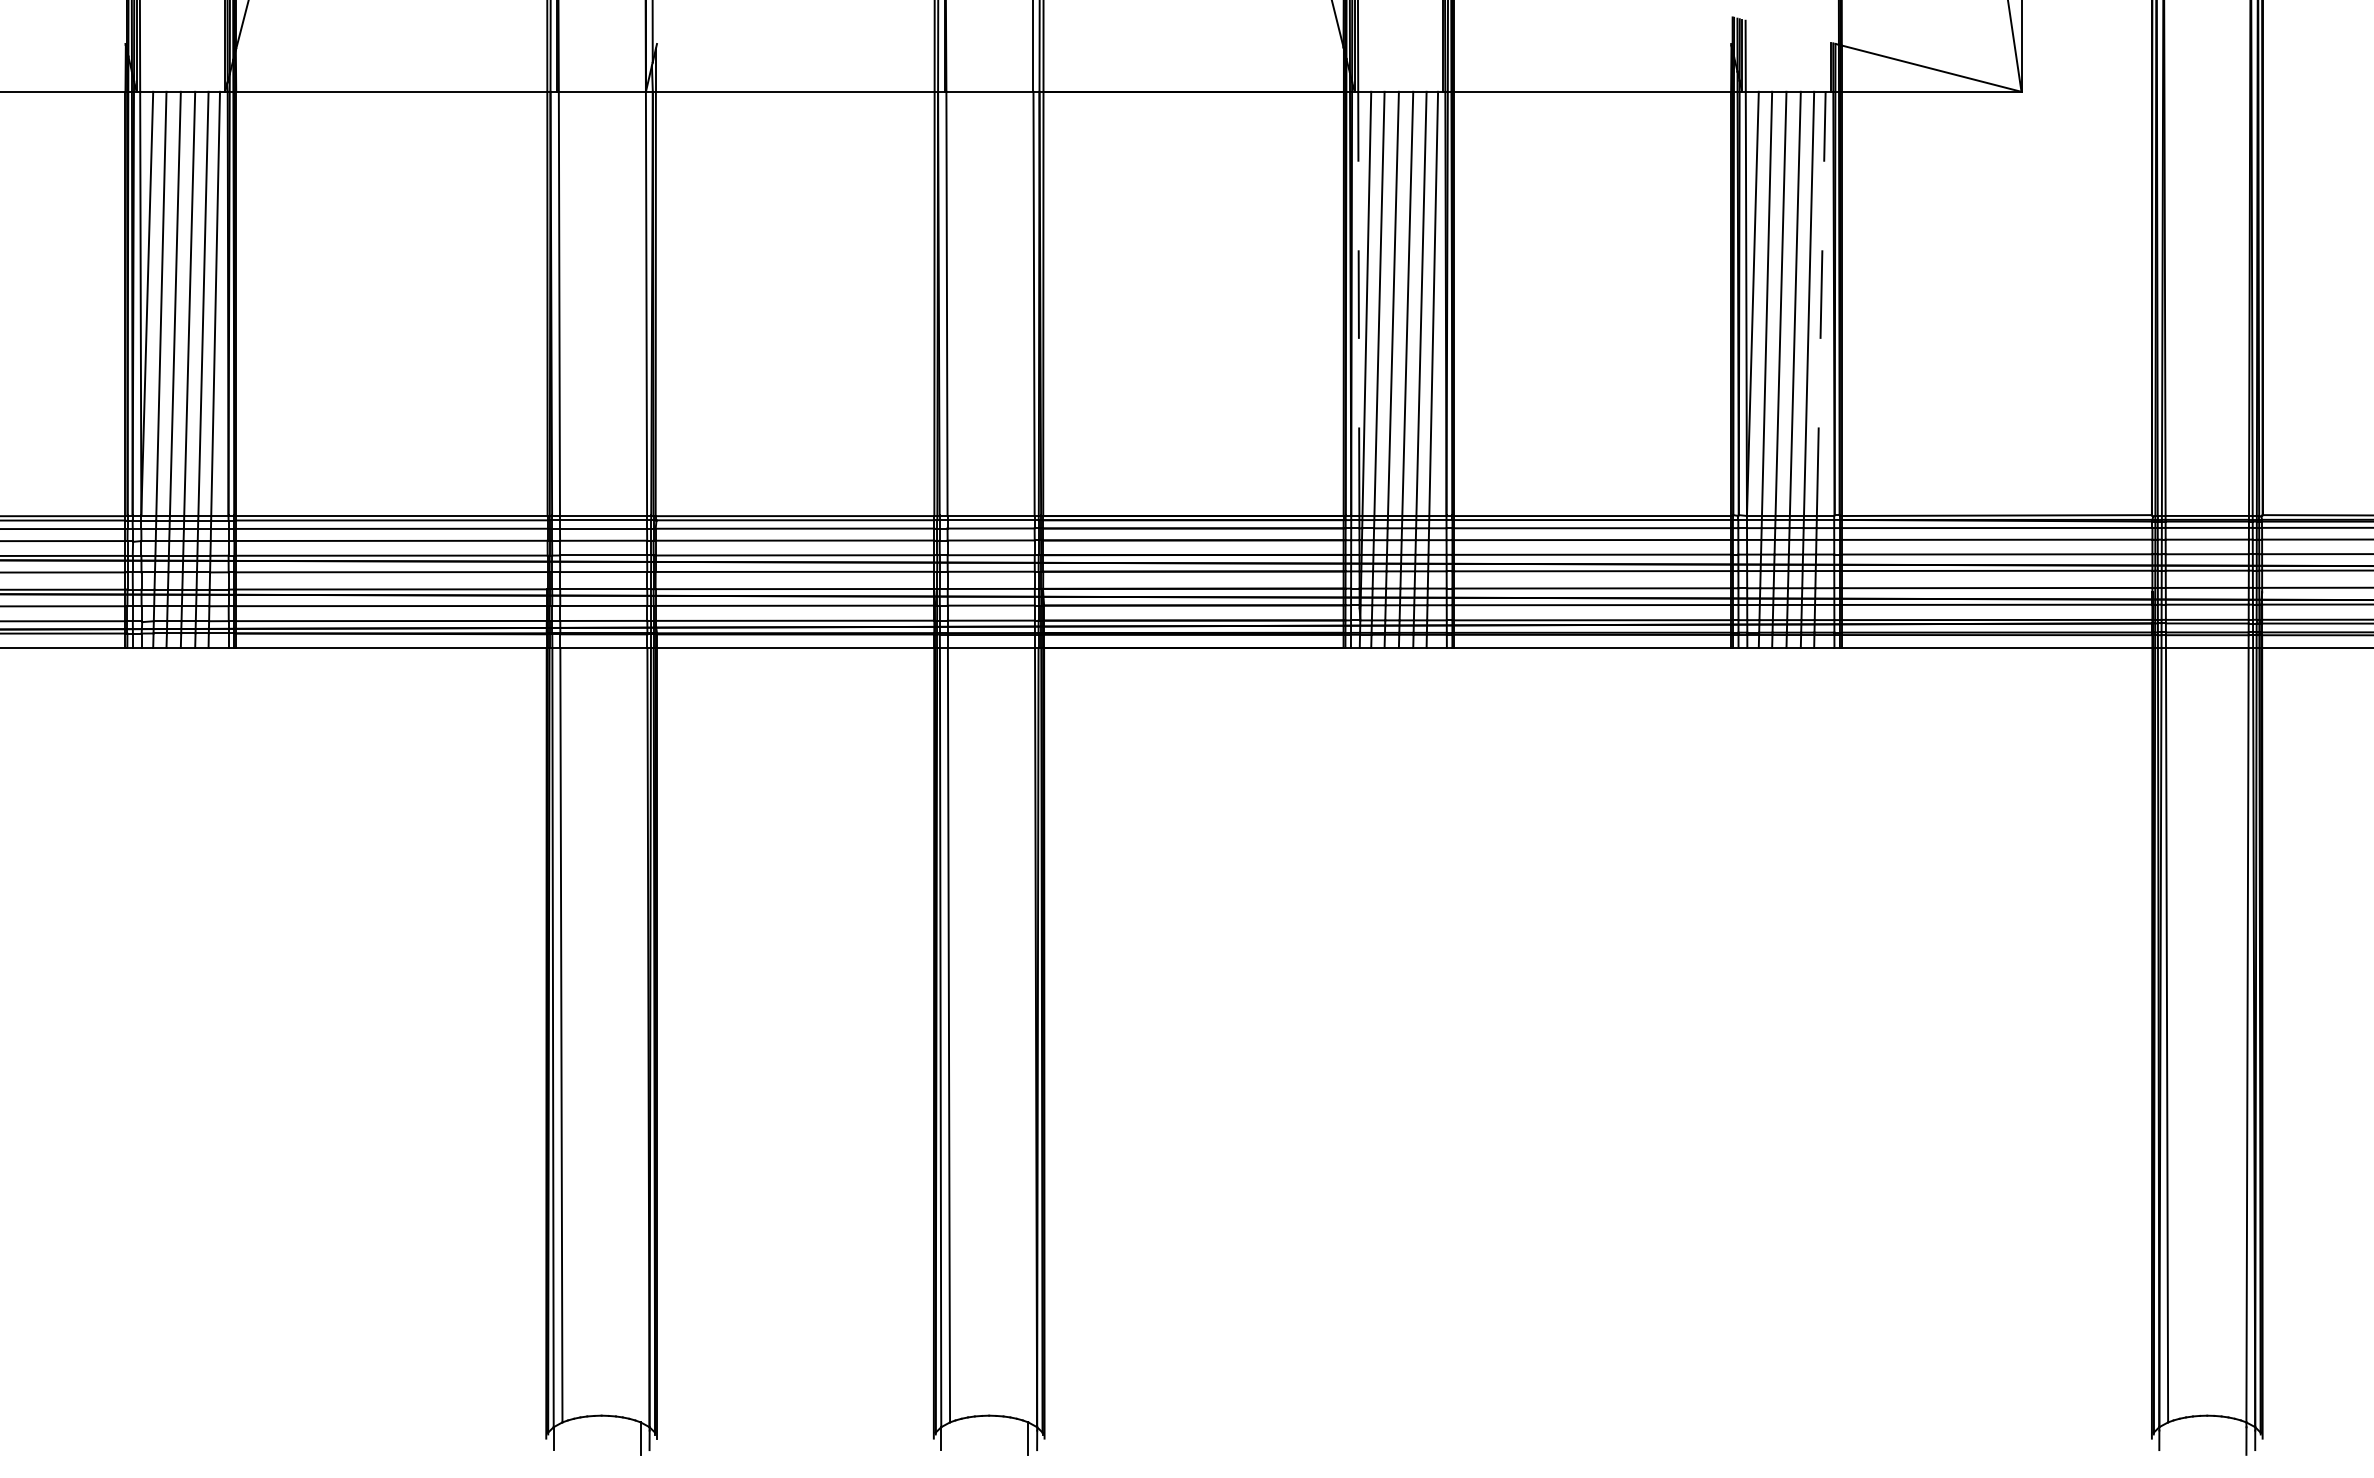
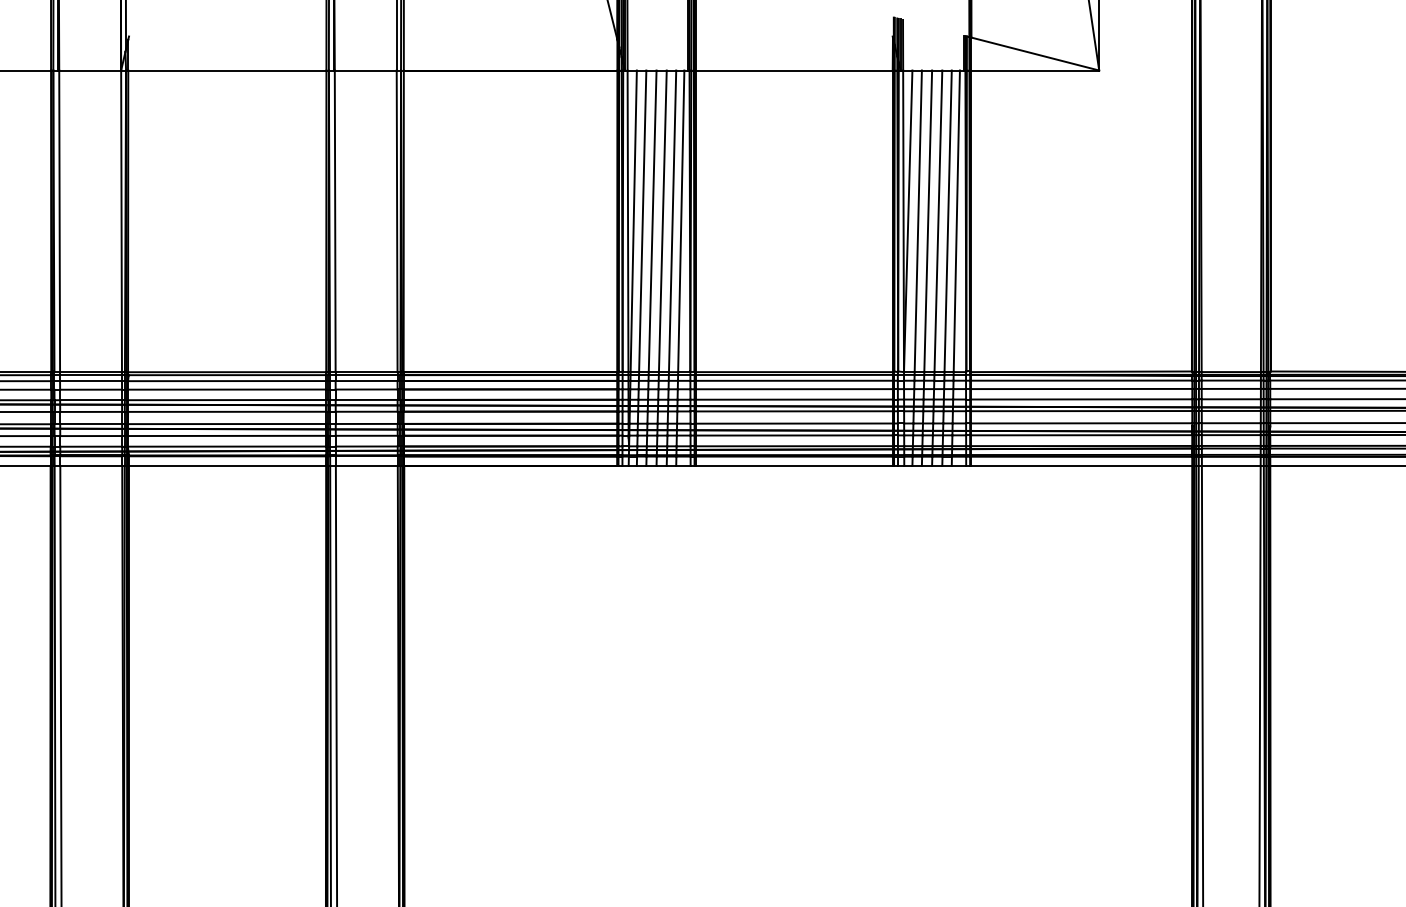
line: (1358, 303) -> (627, 221), dashed -> solid
line: (1821, 303) -> (956, 221), dashed -> solid

